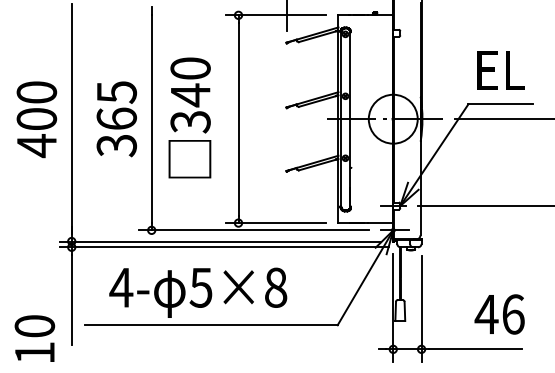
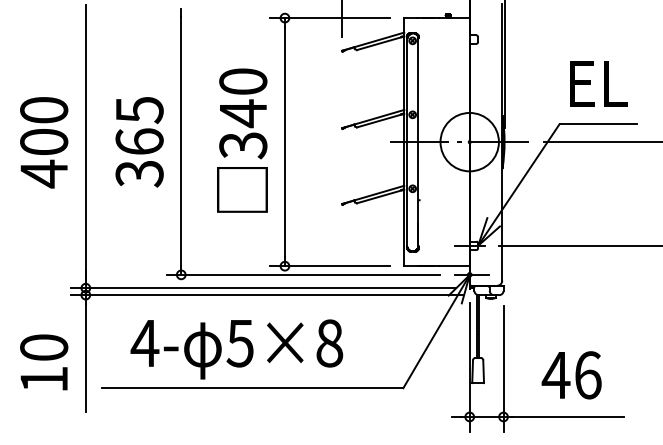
text: (189, 117) -> (241, 140), moved
text: (499, 314) -> (571, 375), moved
text: (34, 338) -> (43, 362), moved

